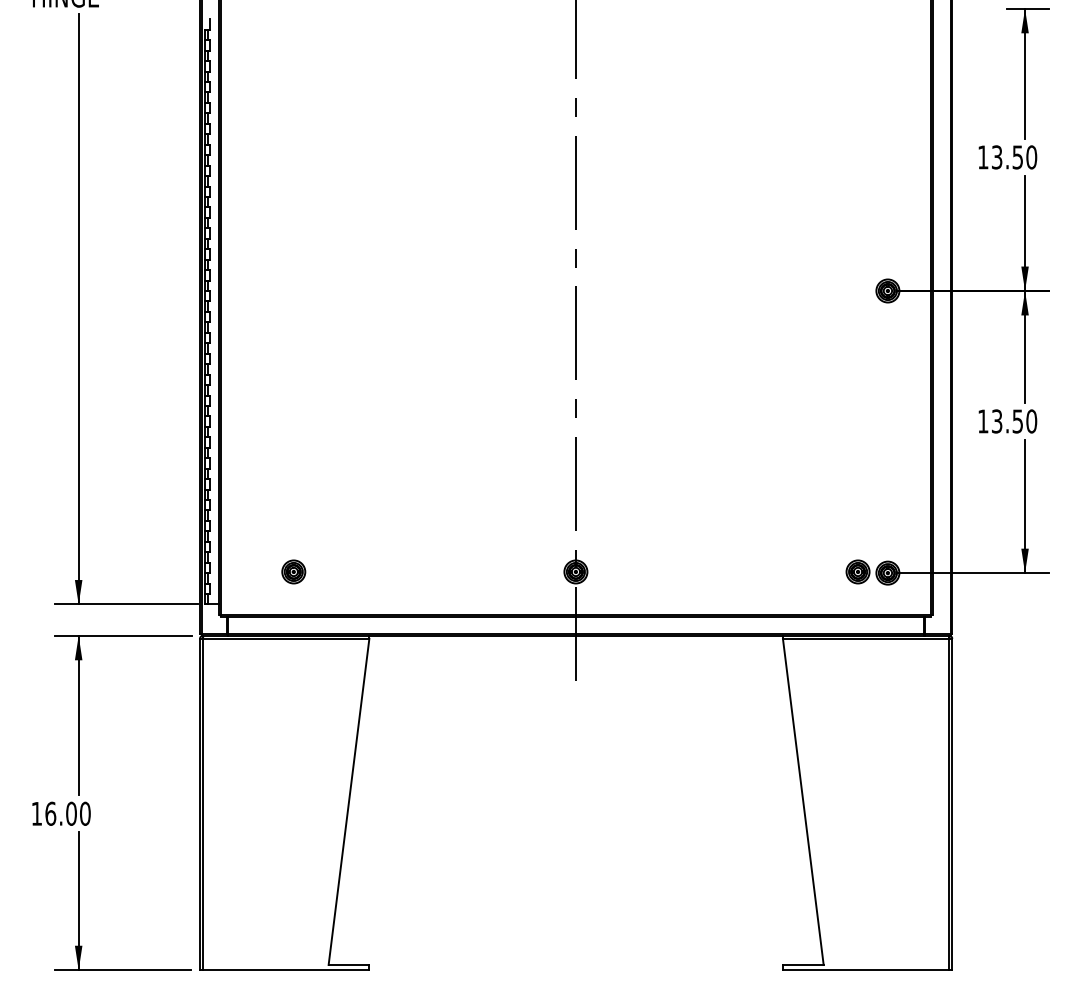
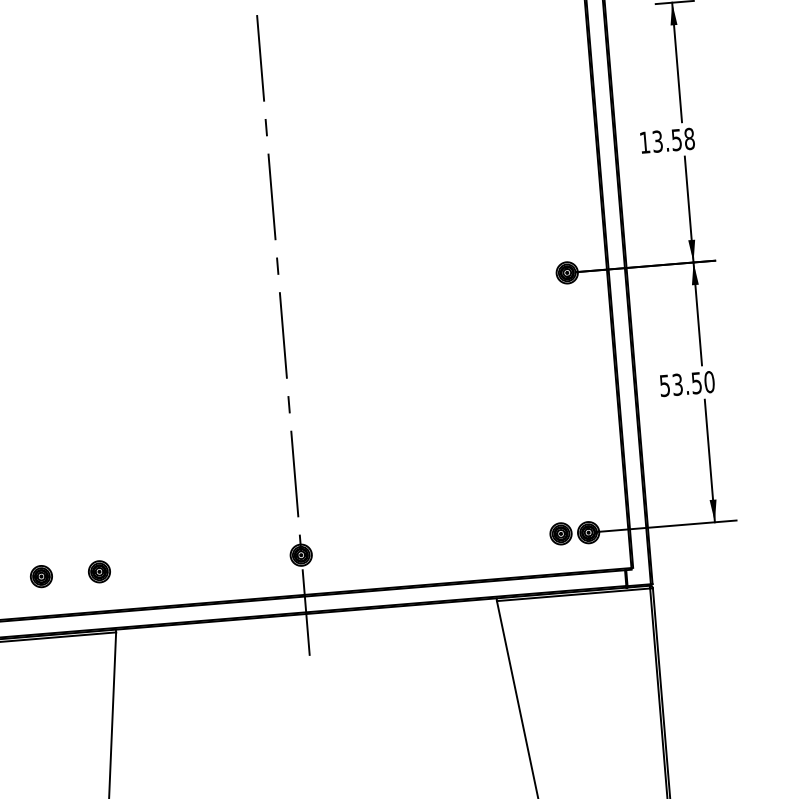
text: (1031, 157) -> (689, 139), 13.50 -> 13.58
text: (983, 421) -> (665, 385), 13.50 -> 53.50
part: (356, 571) -> (99, 571), added

